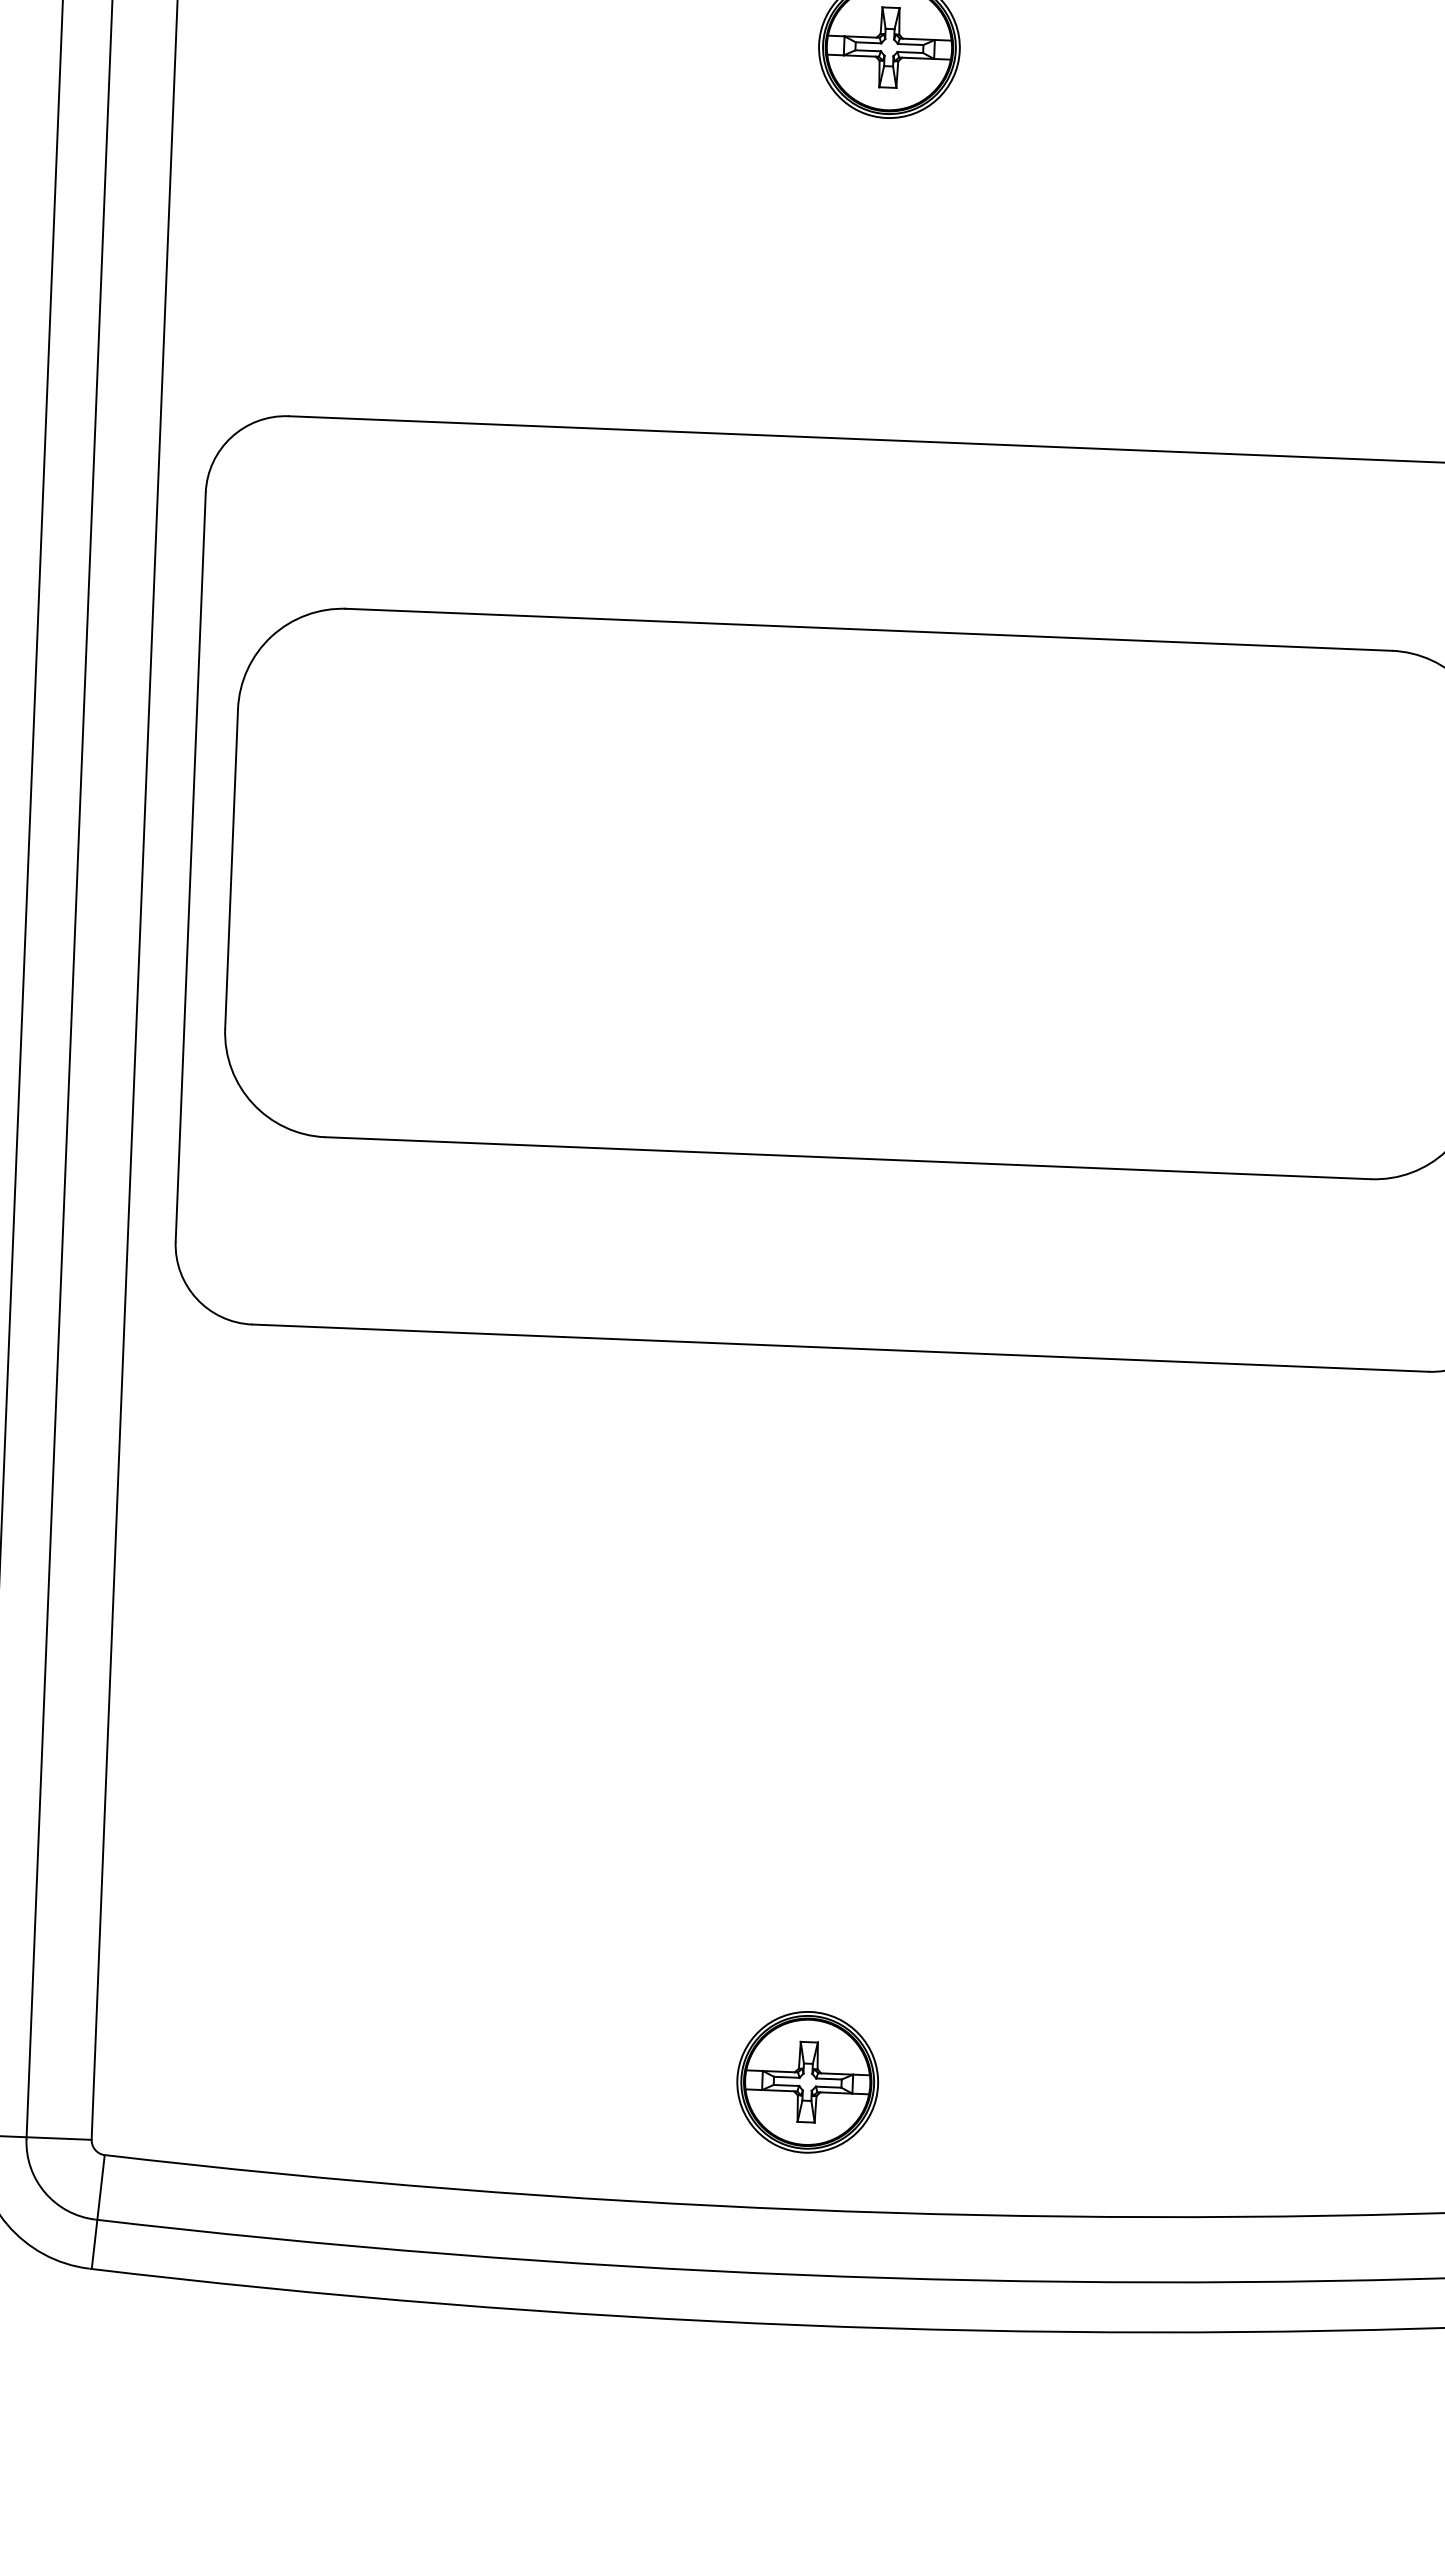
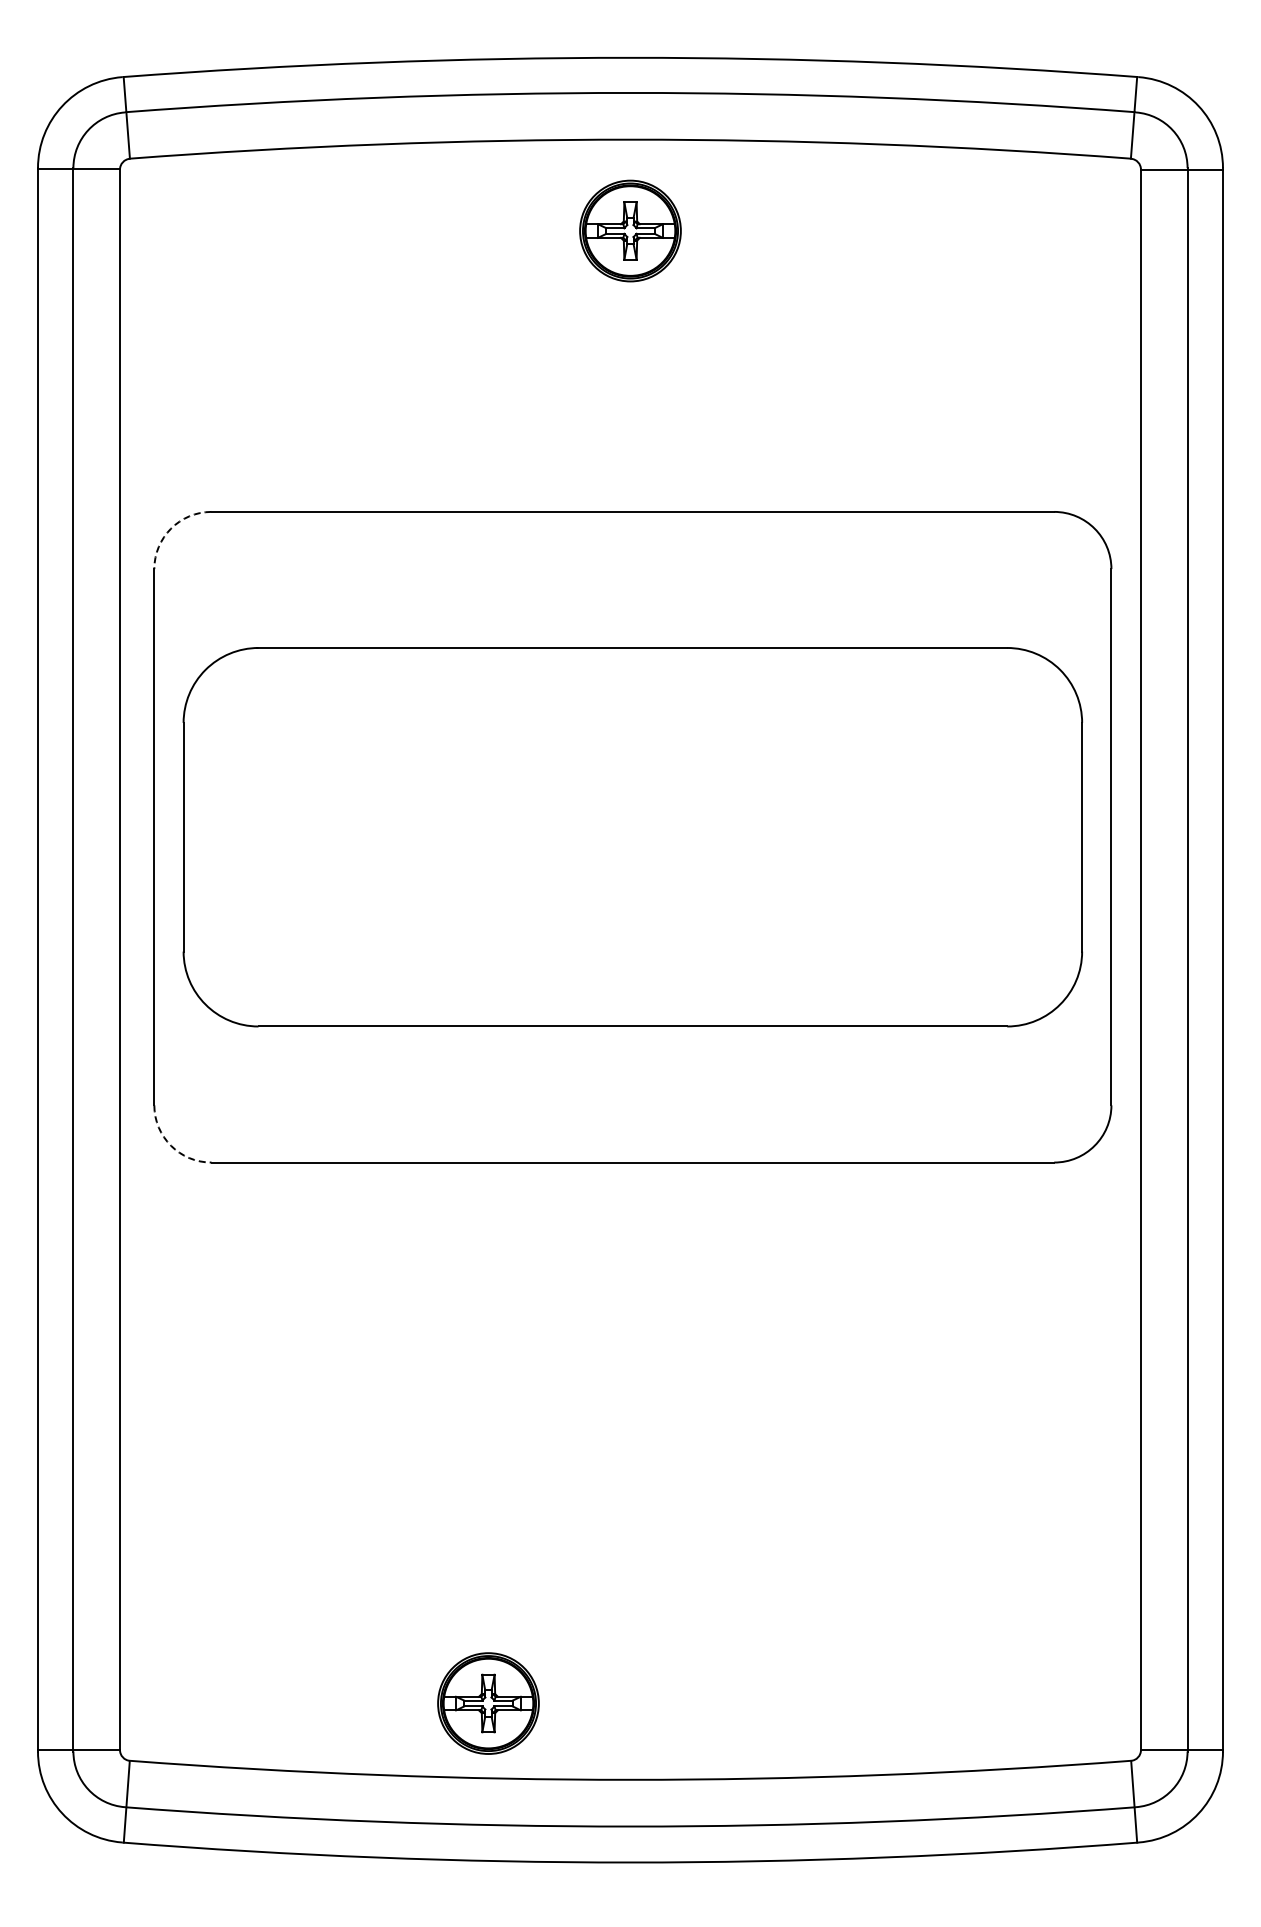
arc: (232, 437) -> (171, 528), solid -> dashed
arc: (197, 1298) -> (171, 1145), solid -> dashed
part: (807, 2082) -> (488, 1703), moved

